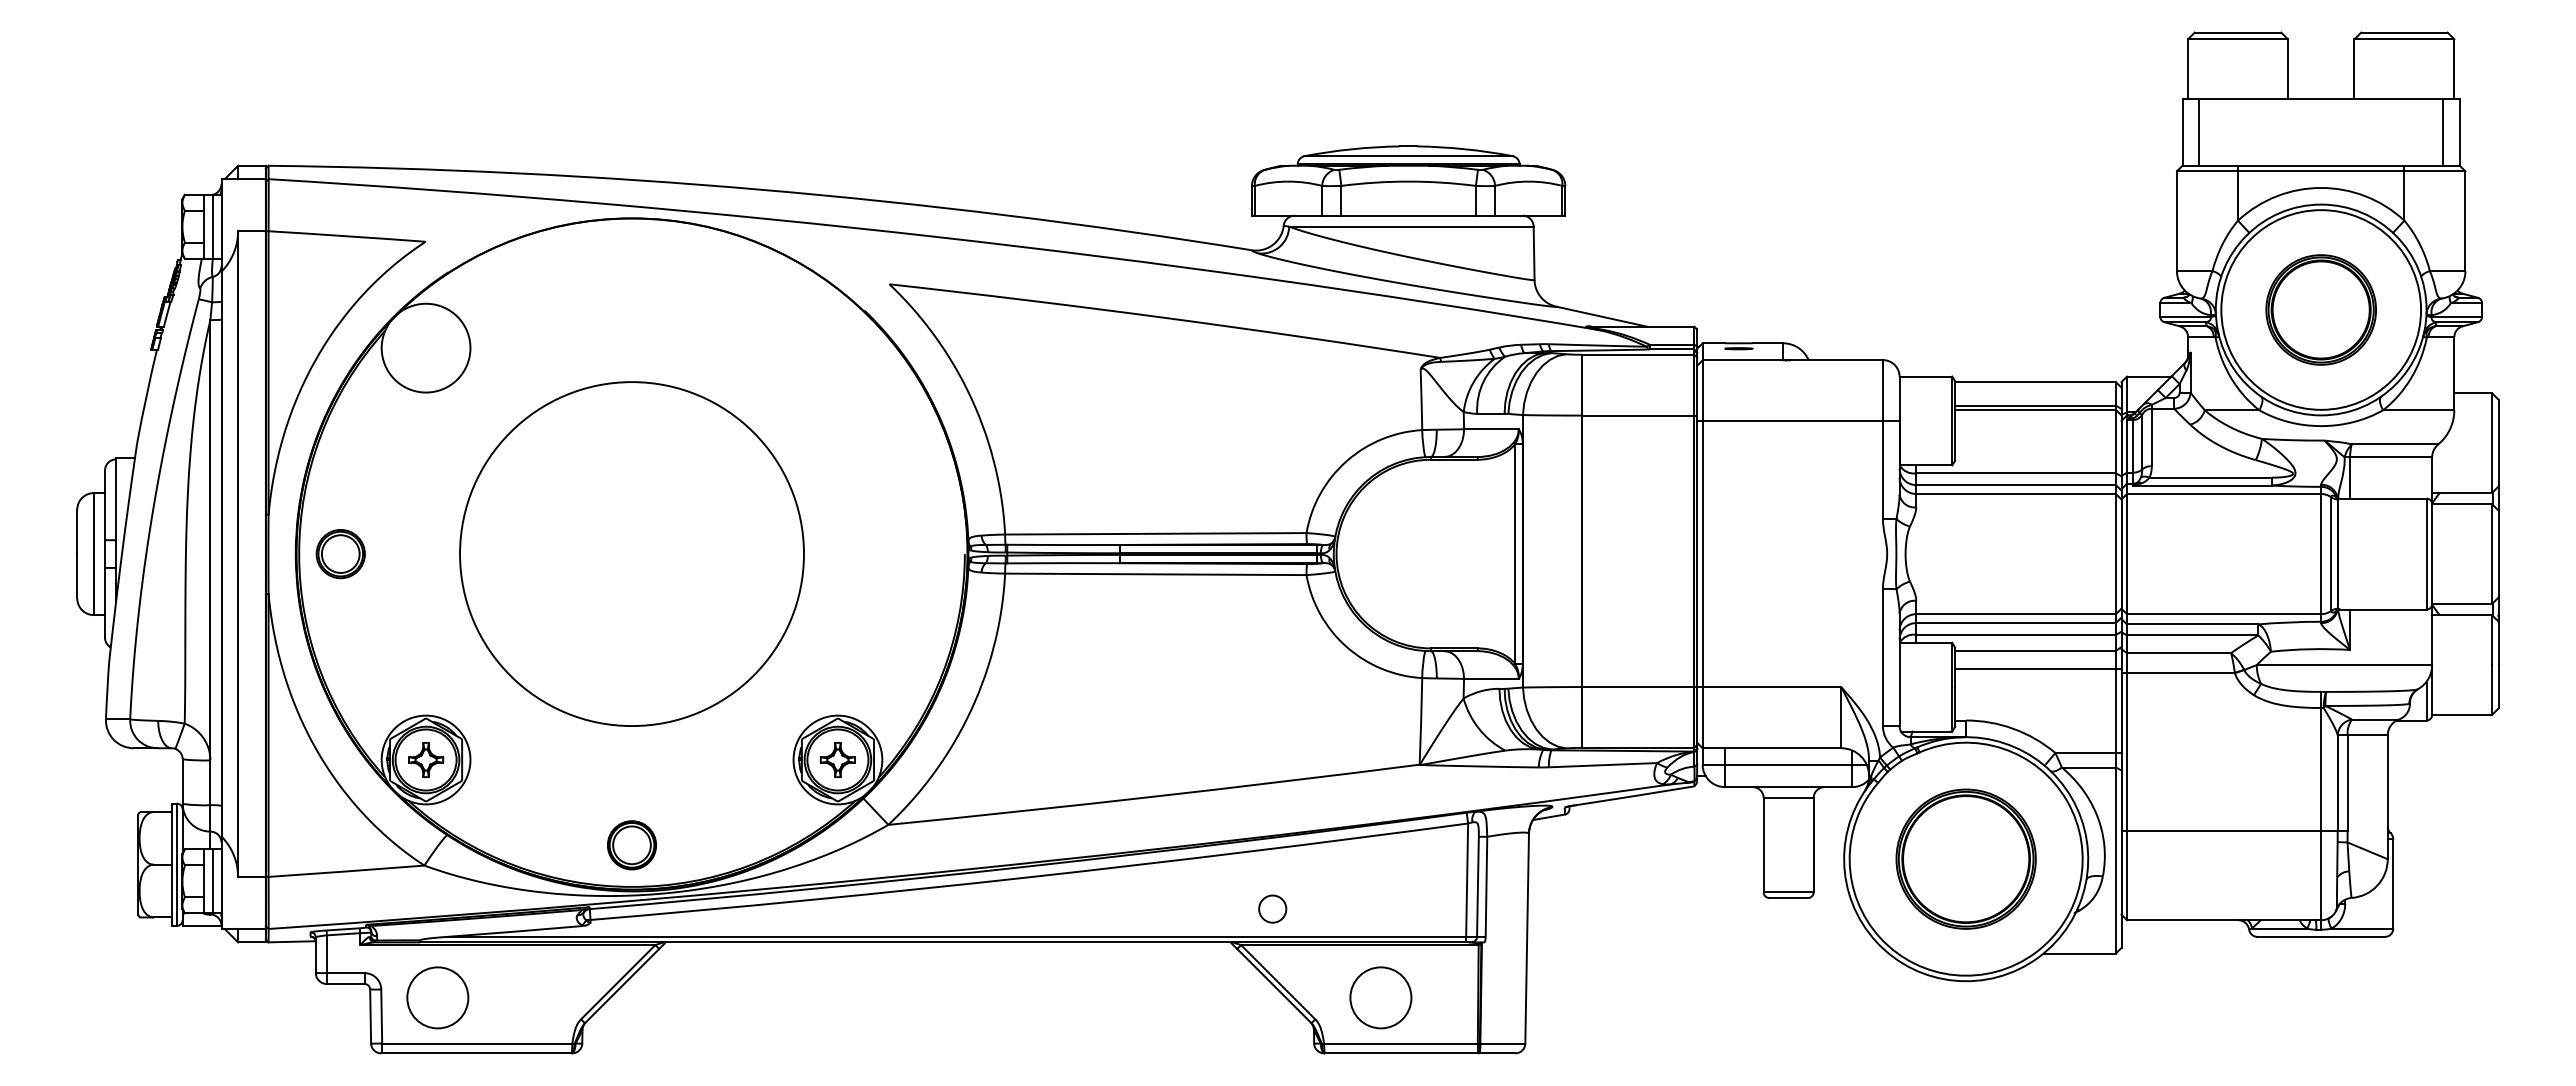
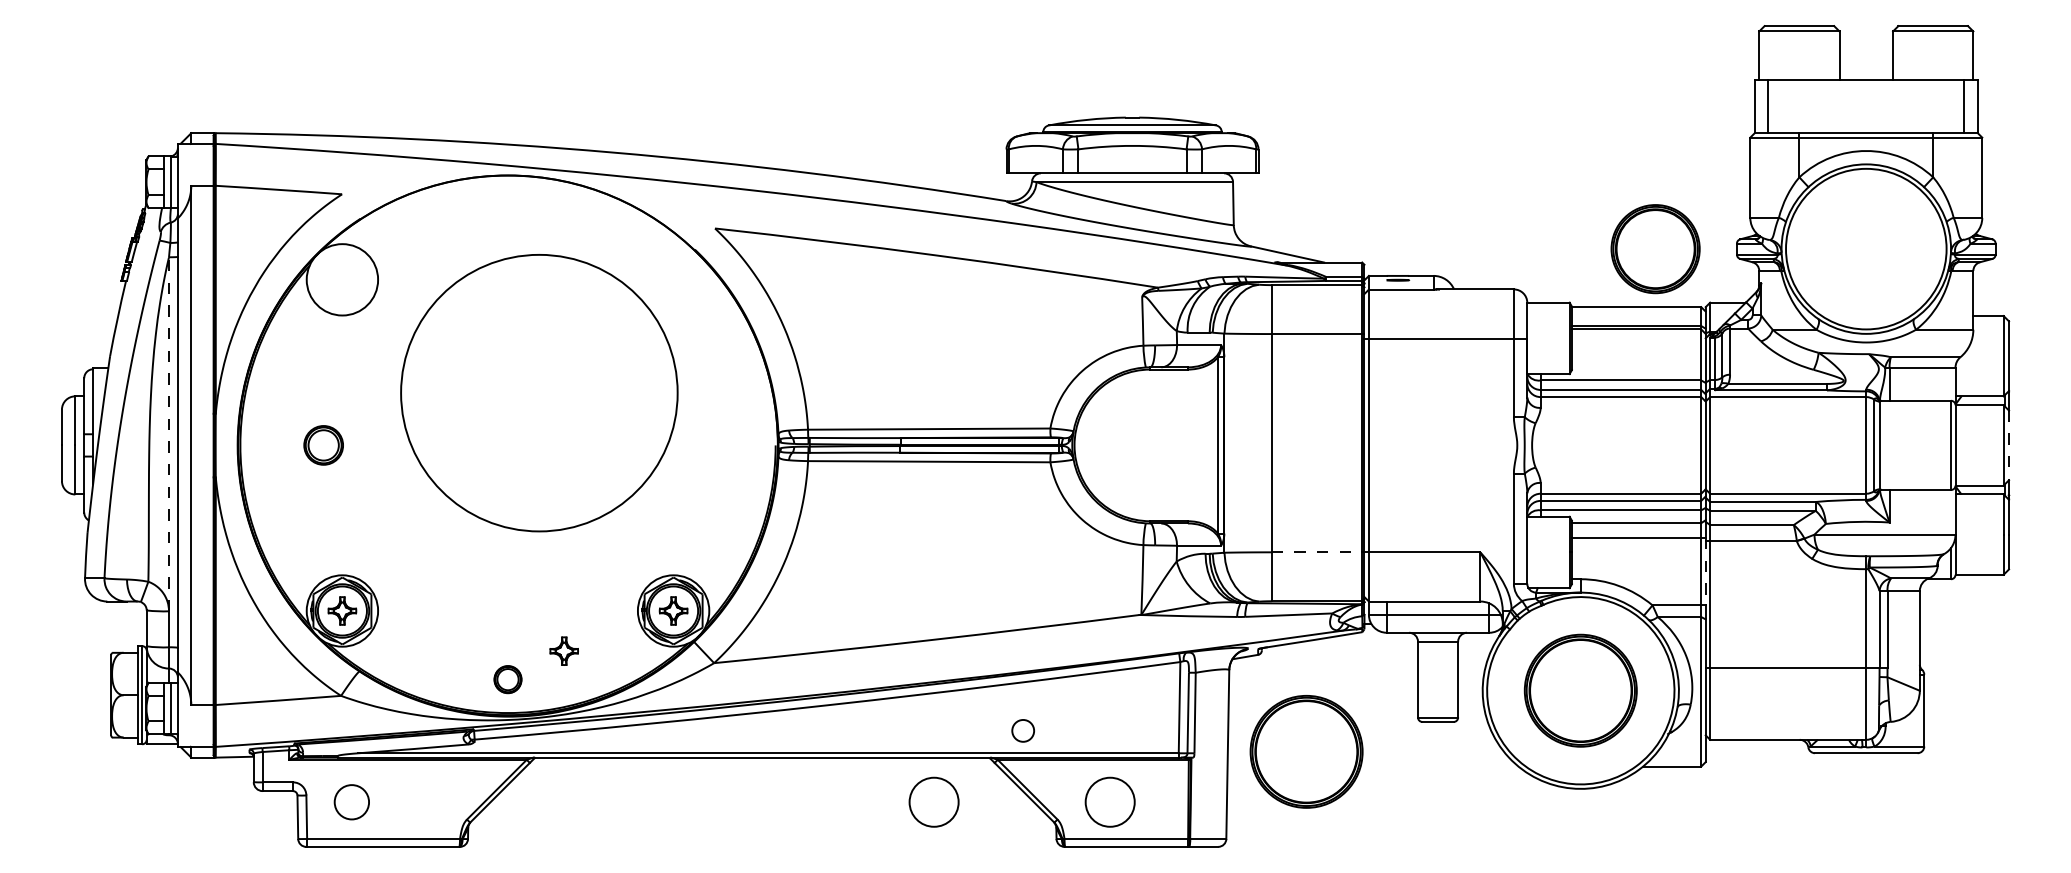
part: (2320, 309) -> (1655, 248), moved
line: (210, 539) -> (169, 433), solid -> dashed
circle: (631, 553) -> (538, 392), moved
part: (340, 554) -> (323, 445), moved
line: (2498, 554) -> (2008, 445), solid -> dashed
line: (1638, 687) -> (1317, 552), solid -> dashed
line: (2121, 711) -> (1705, 571), solid -> dashed
part: (701, 810) -> (563, 651), added
part: (631, 845) -> (507, 679), size x0.7
part: (1624, 934) -> (1306, 751), added
circle: (437, 997) -> (351, 801), size x0.7
circle: (1161, 997) -> (933, 801), added

